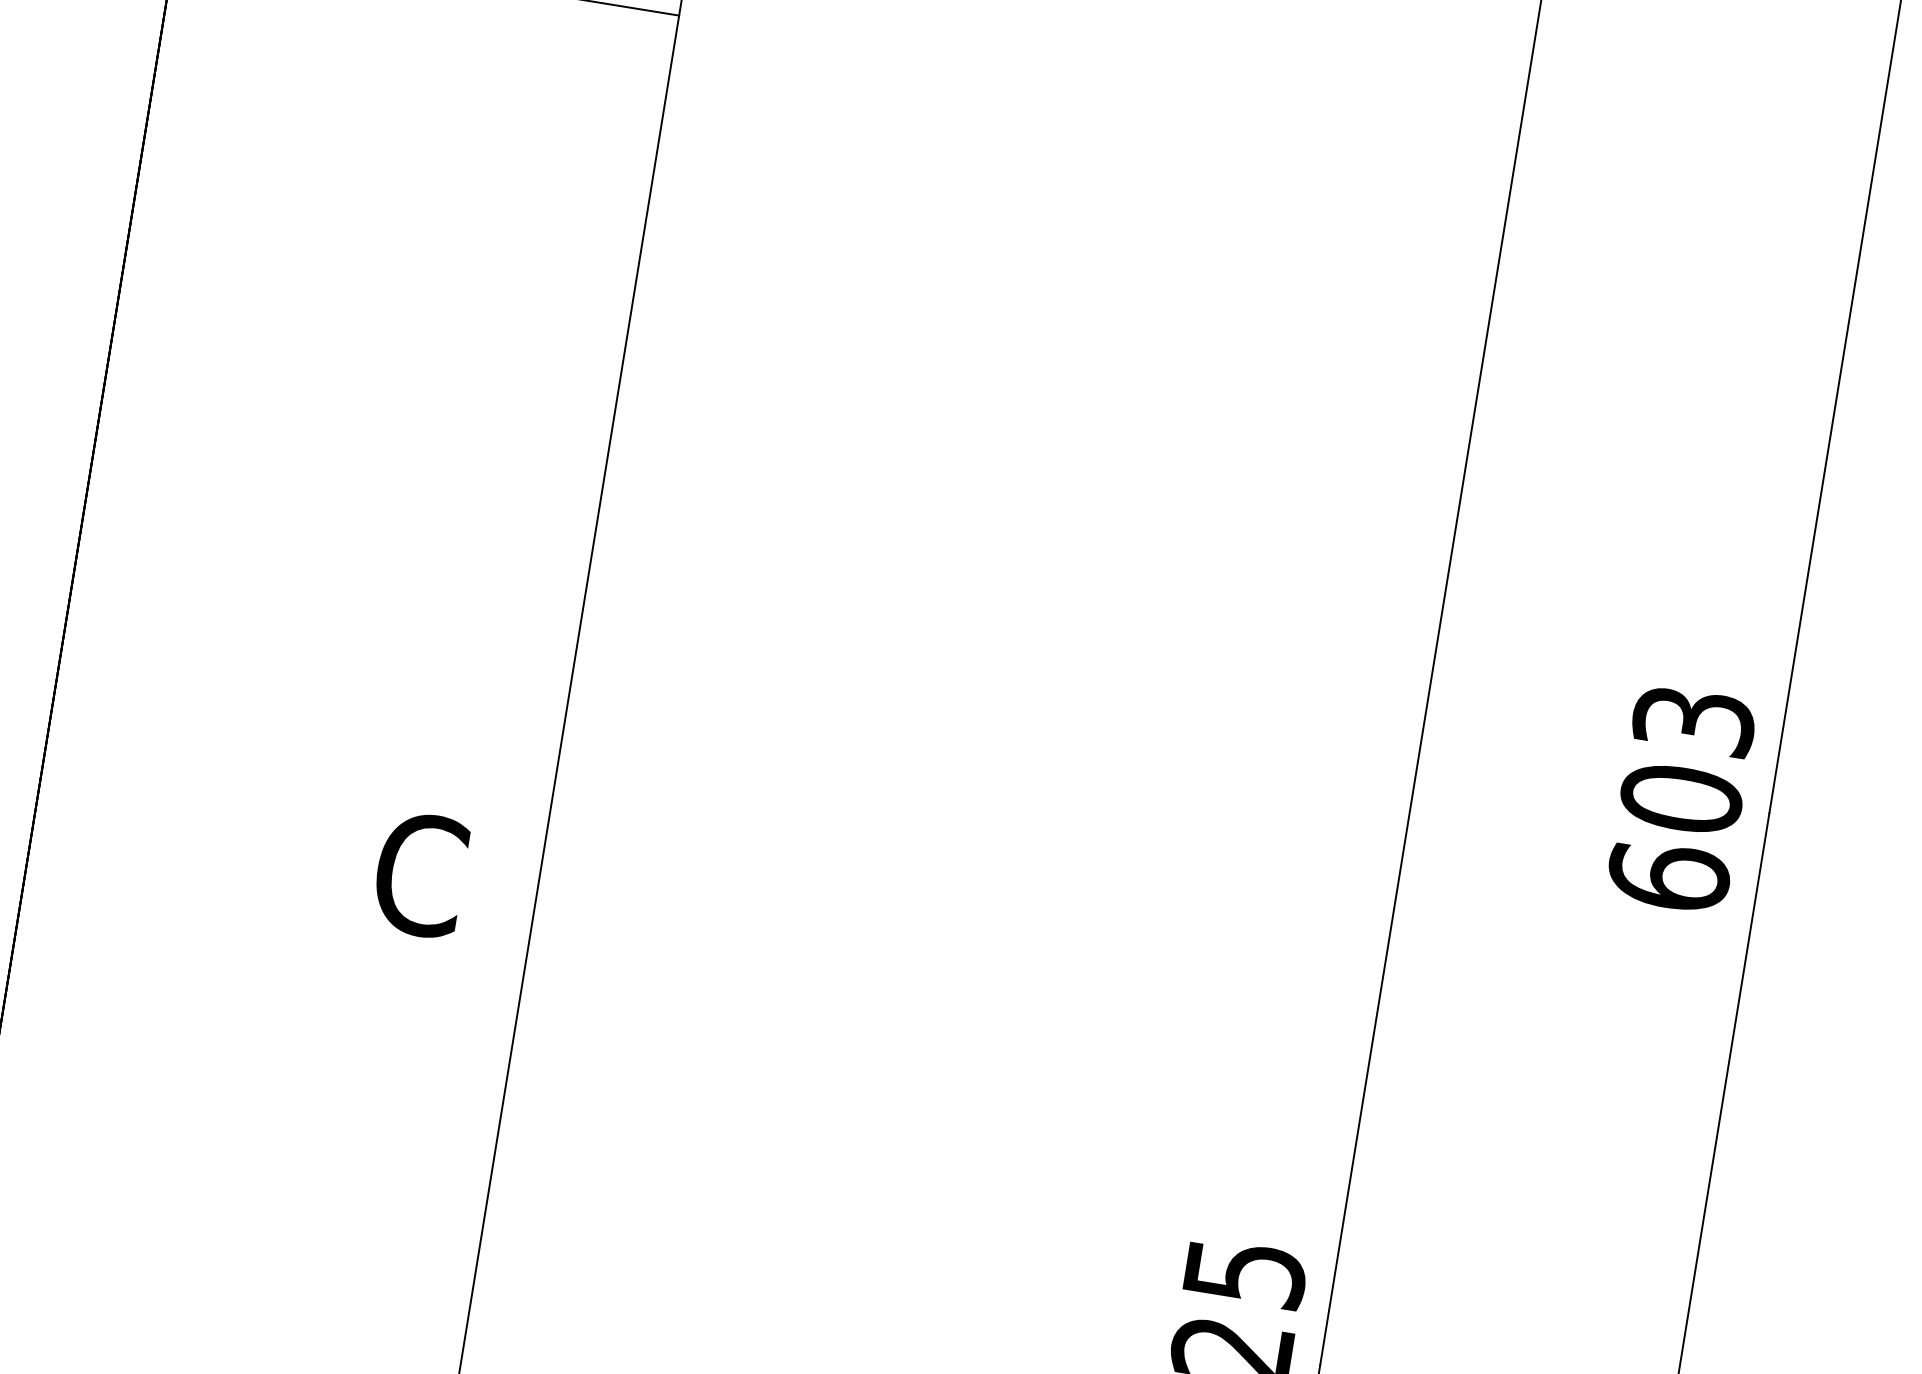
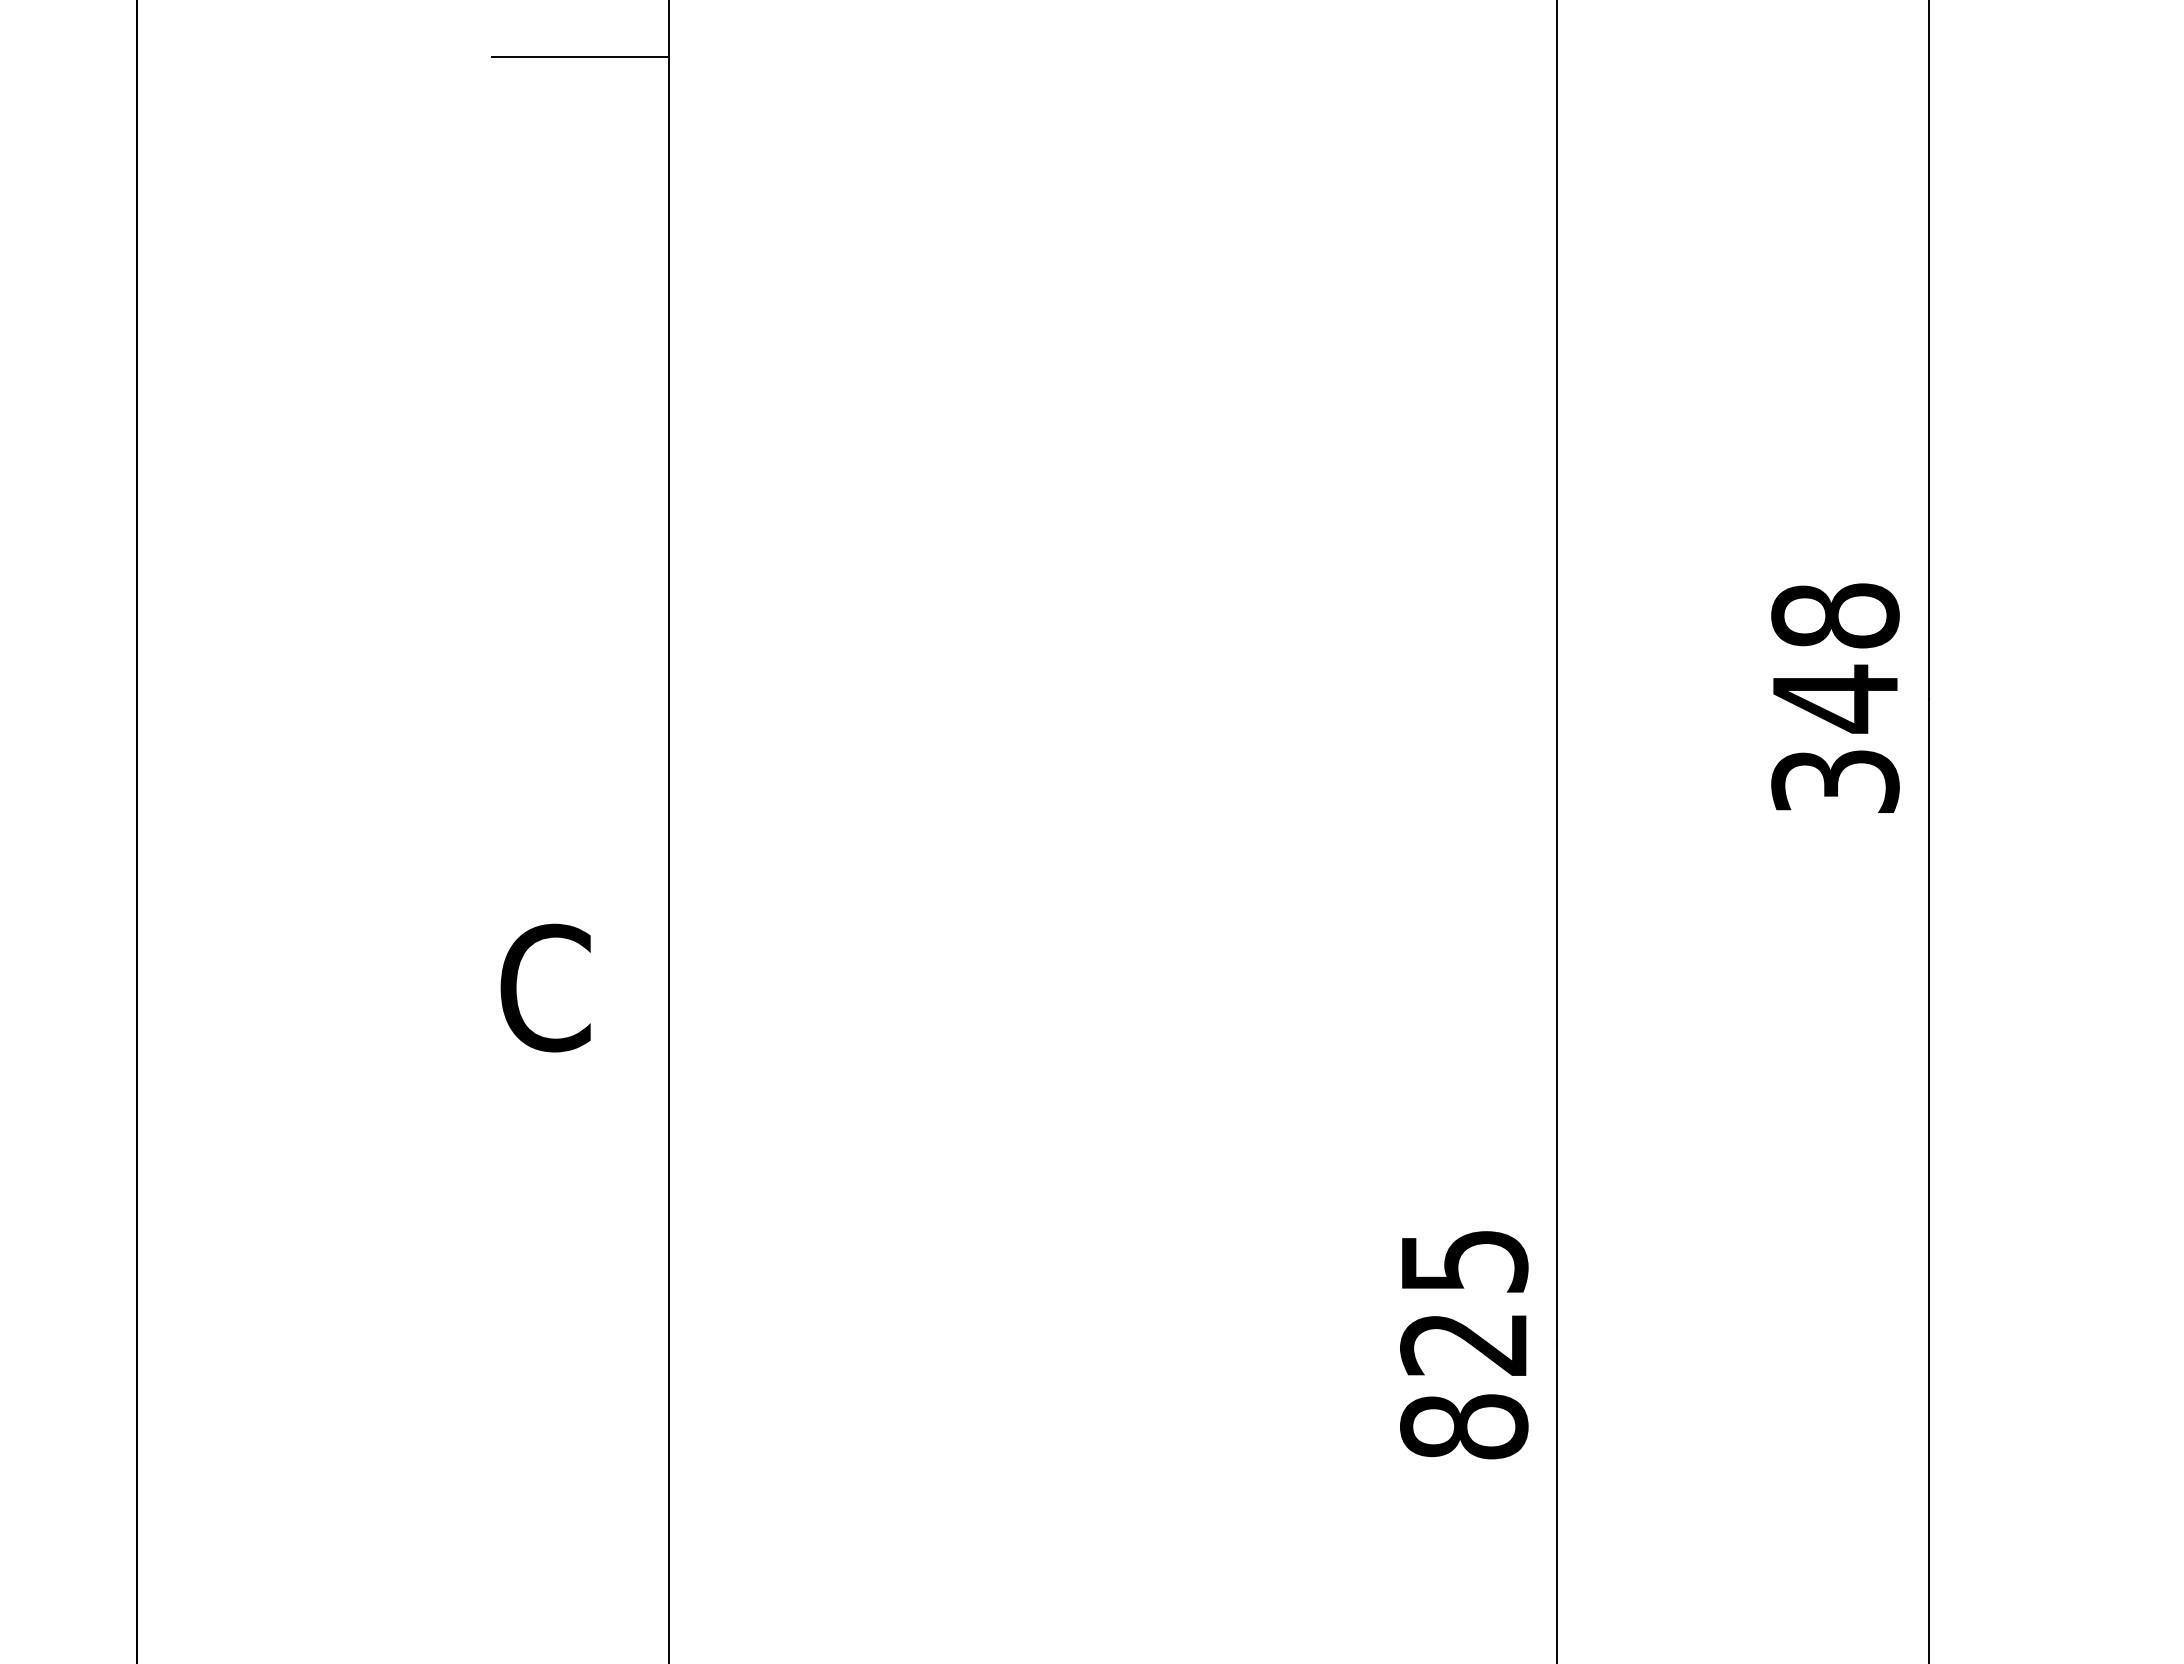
text: (1681, 798) -> (1835, 698), 603 -> 348

